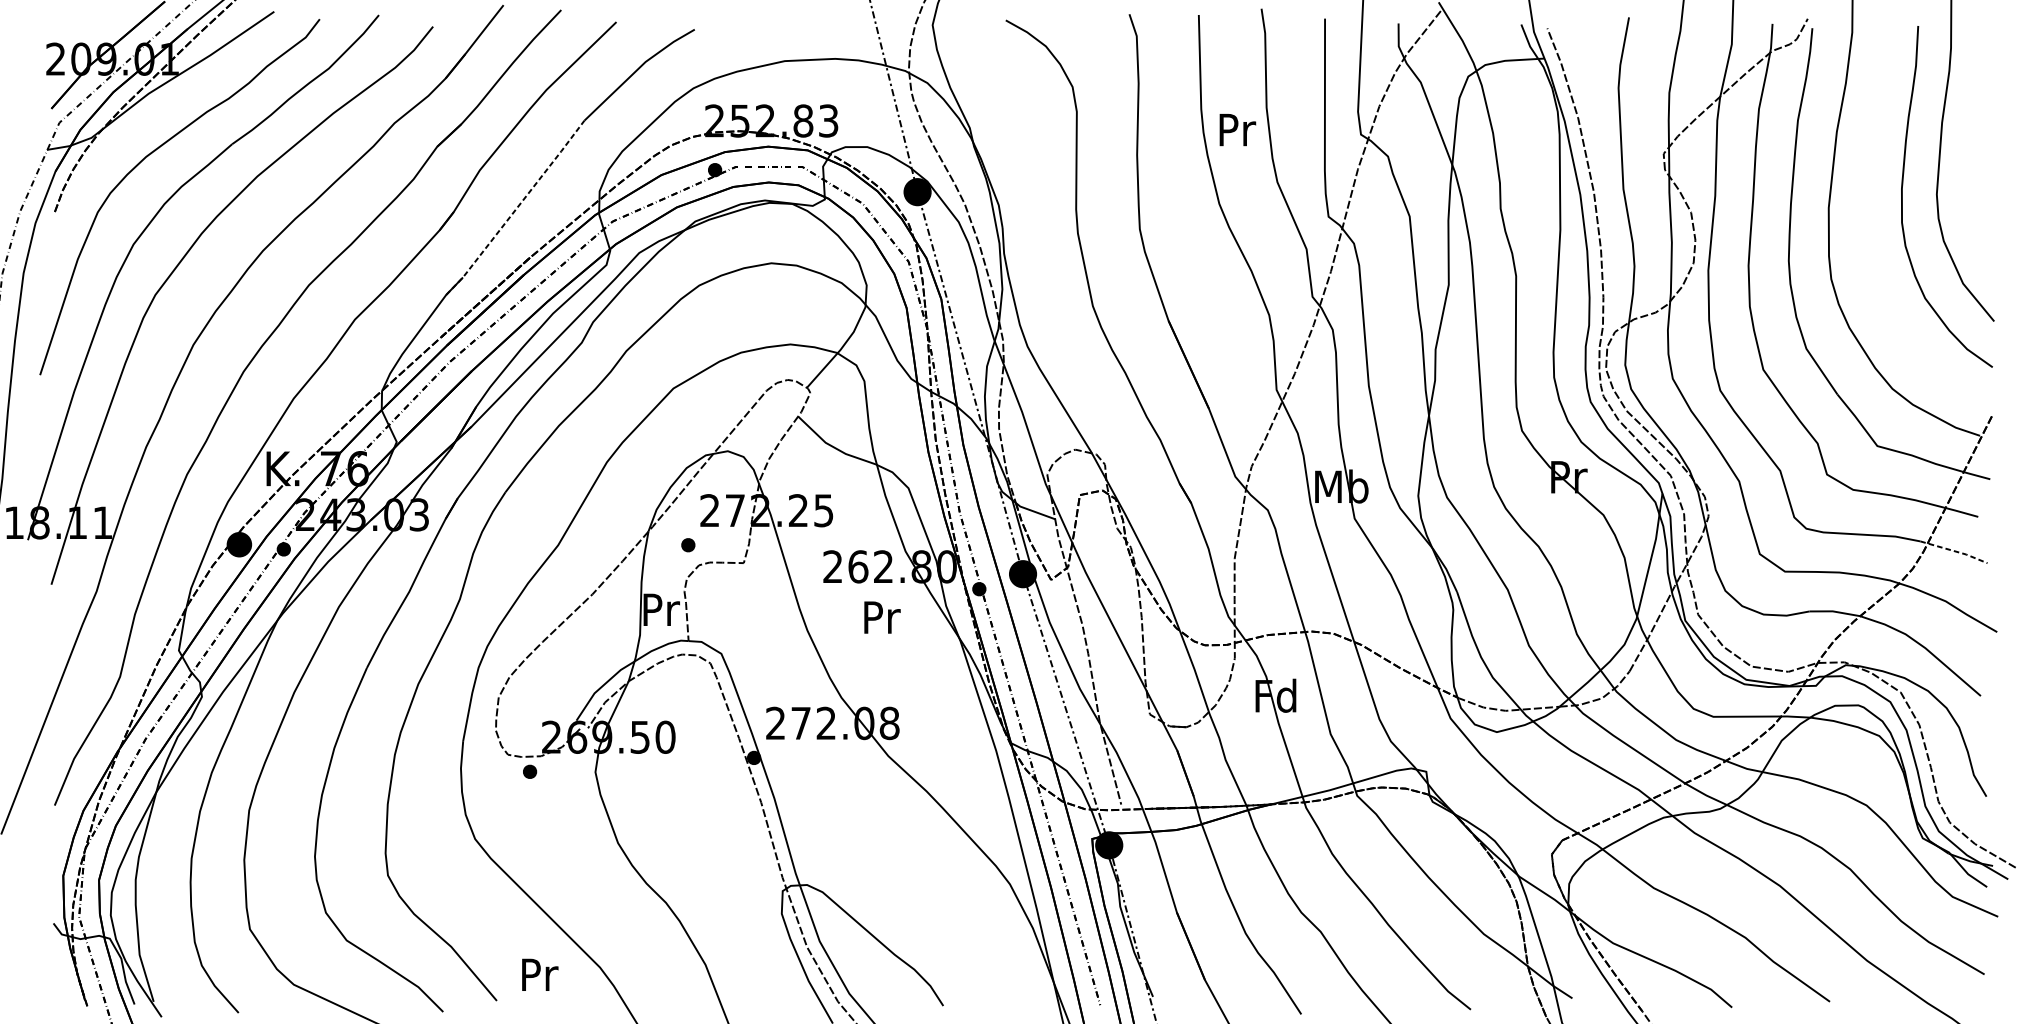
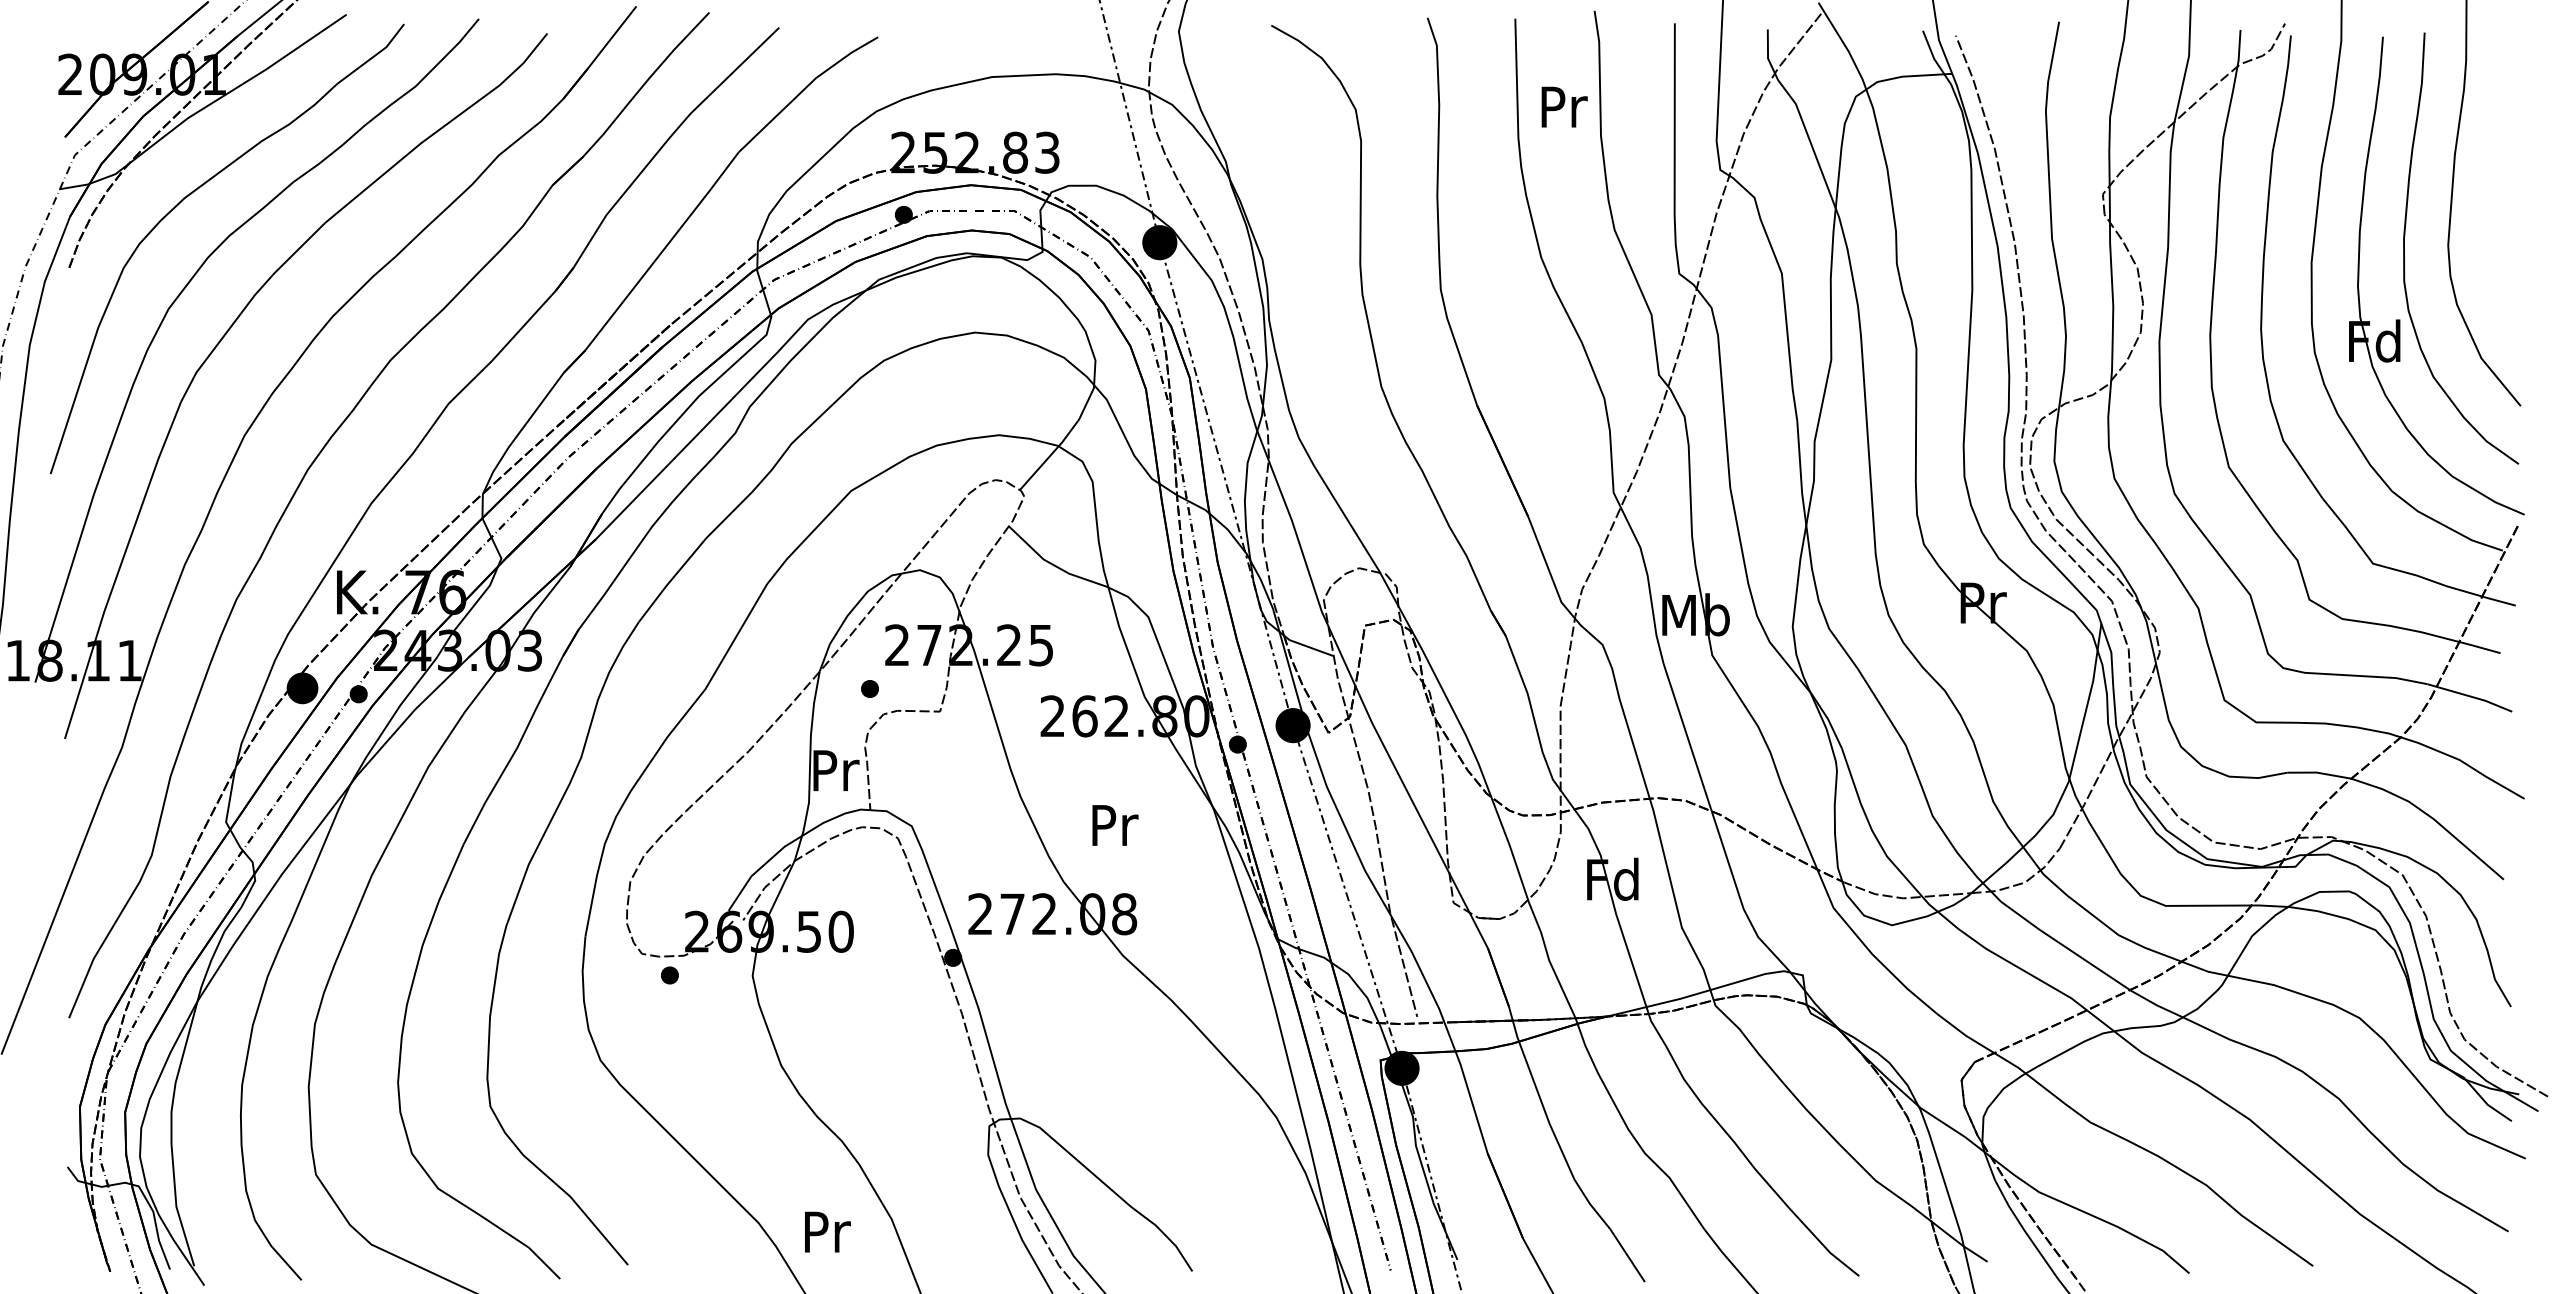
text: (1237, 129) -> (1564, 106), moved
line: (517, 208) -> (653, 263), dashed -> solid
part: (1899, 252) -> (2400, 319), added
line: (1955, 551) -> (2471, 696), dashed -> solid
text: (882, 617) -> (1115, 825), moved
text: (539, 974) -> (827, 1231), moved

